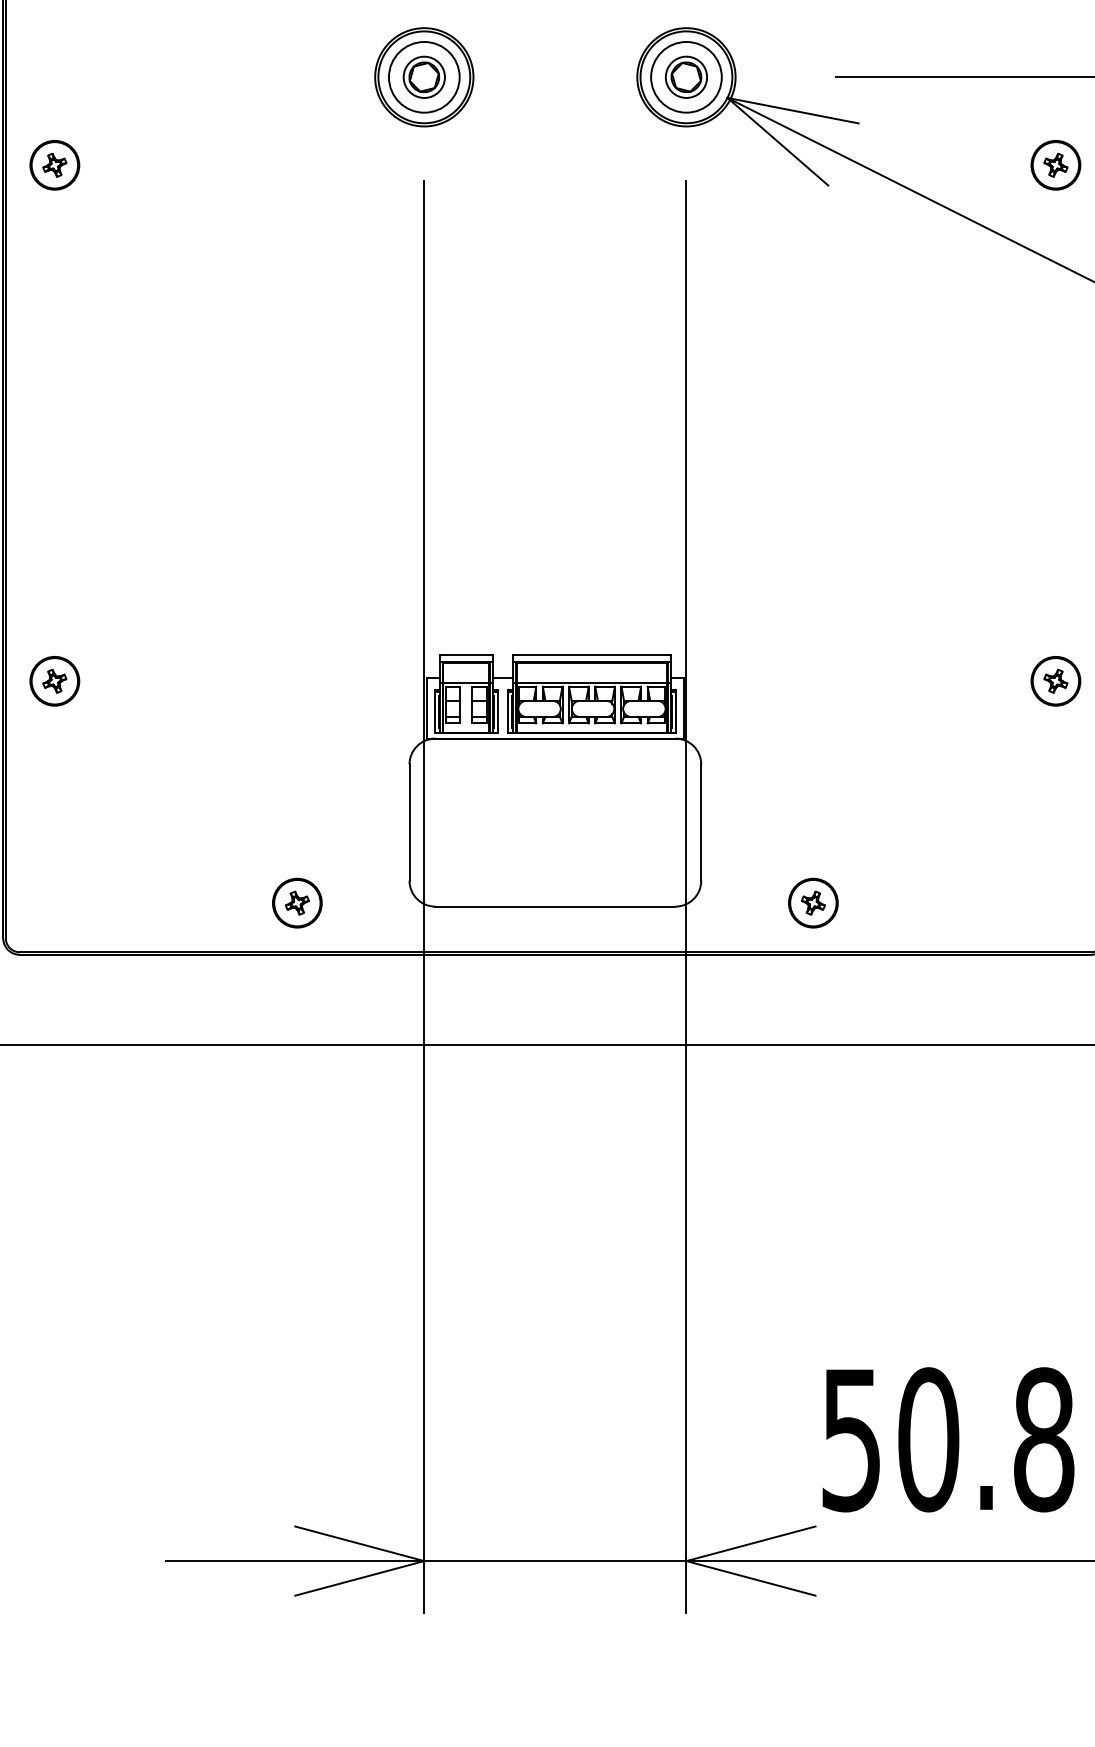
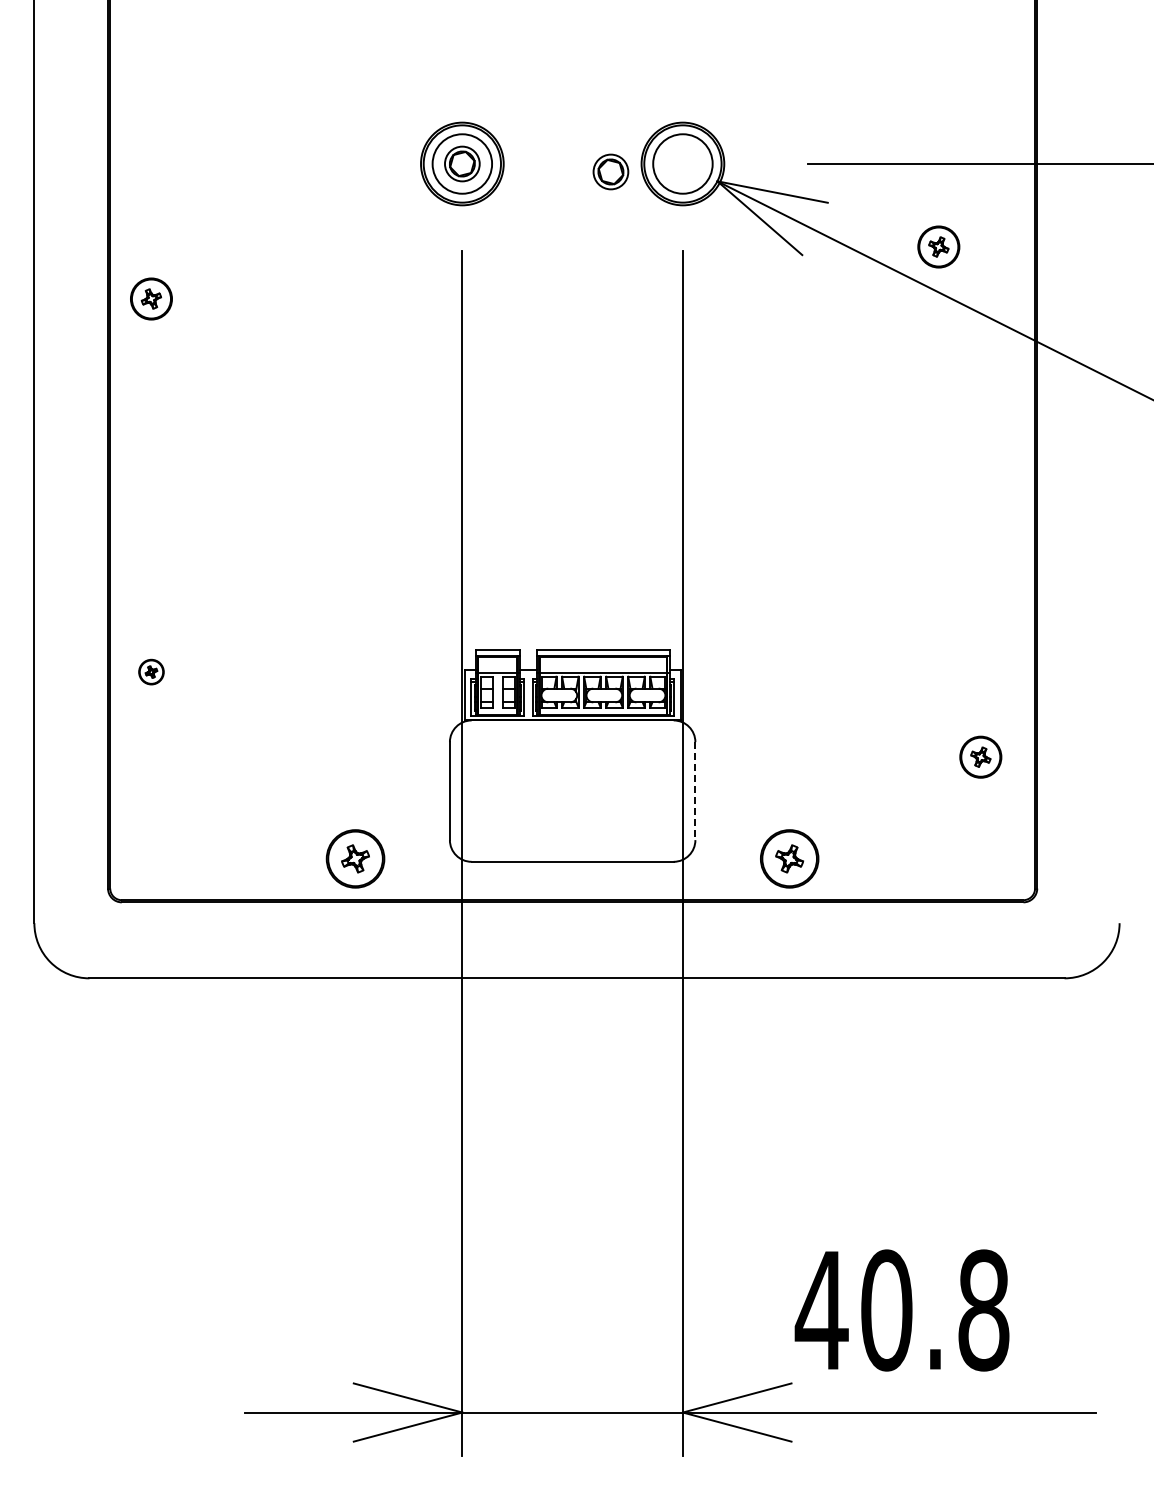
part: (685, 76) -> (610, 171), moved
part: (54, 164) -> (151, 298), moved
part: (1055, 164) -> (938, 246), moved
part: (54, 680) -> (151, 671), size x0.6
part: (1055, 680) -> (980, 756), moved
line: (701, 823) -> (695, 791), solid -> dashed
part: (297, 902) -> (355, 858), size x1.4
part: (813, 902) -> (789, 858), size x1.4
text: (851, 1441) -> (821, 1311), 50.8 -> 40.8

